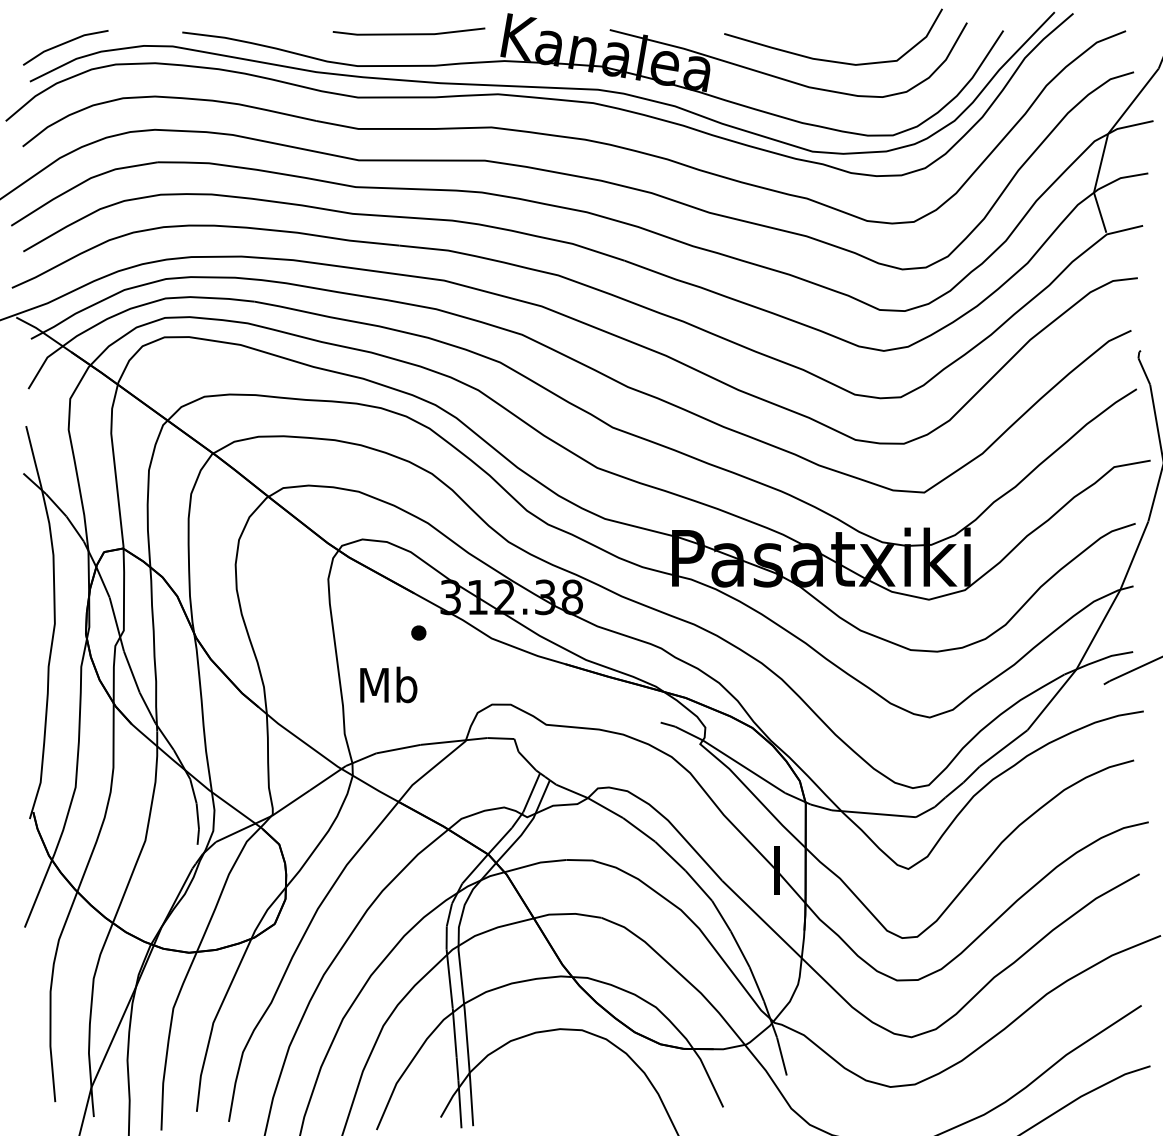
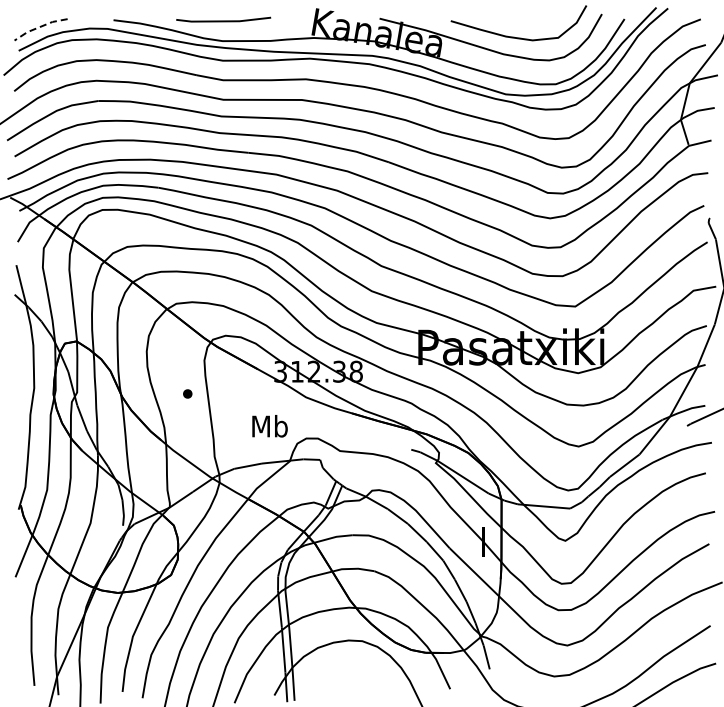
line: (408, 32) -> (223, 20), moved
line: (64, 44) -> (40, 27), solid -> dashed
part: (418, 632) -> (187, 393), moved
text: (387, 685) -> (269, 426), moved

